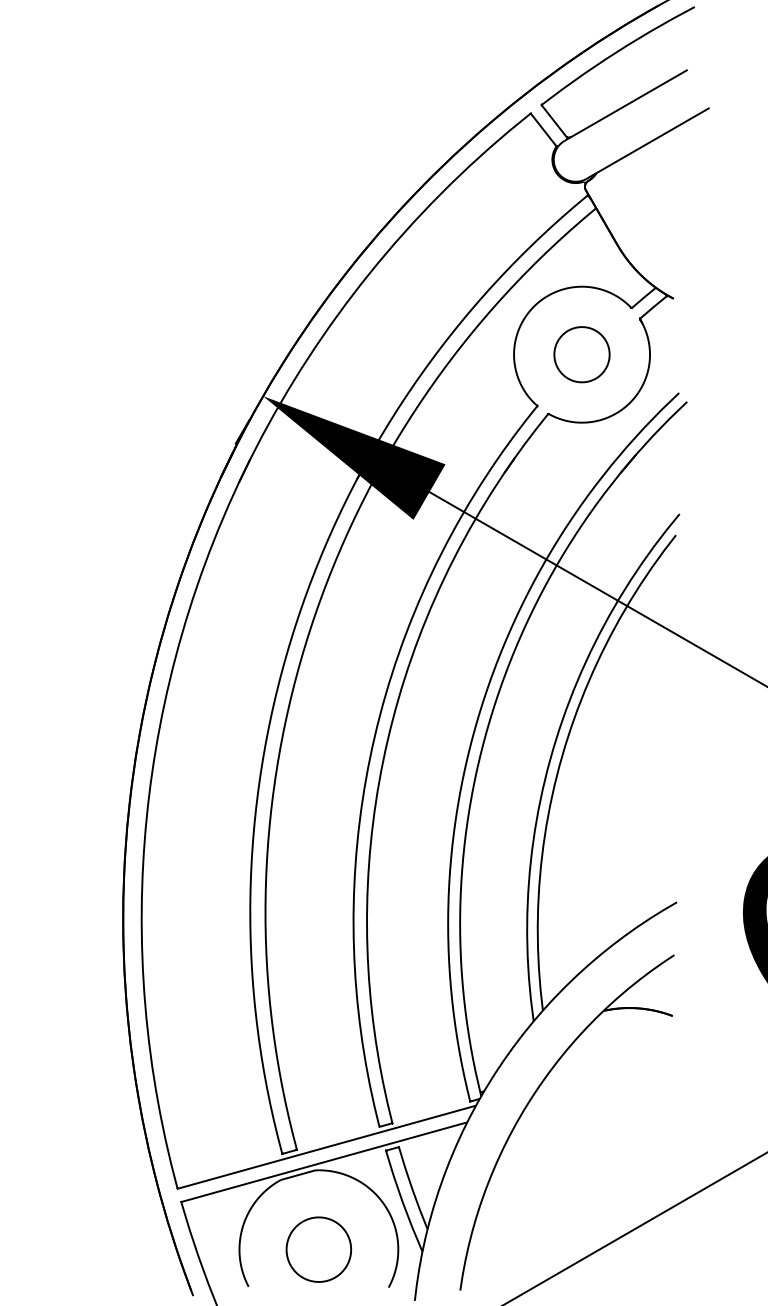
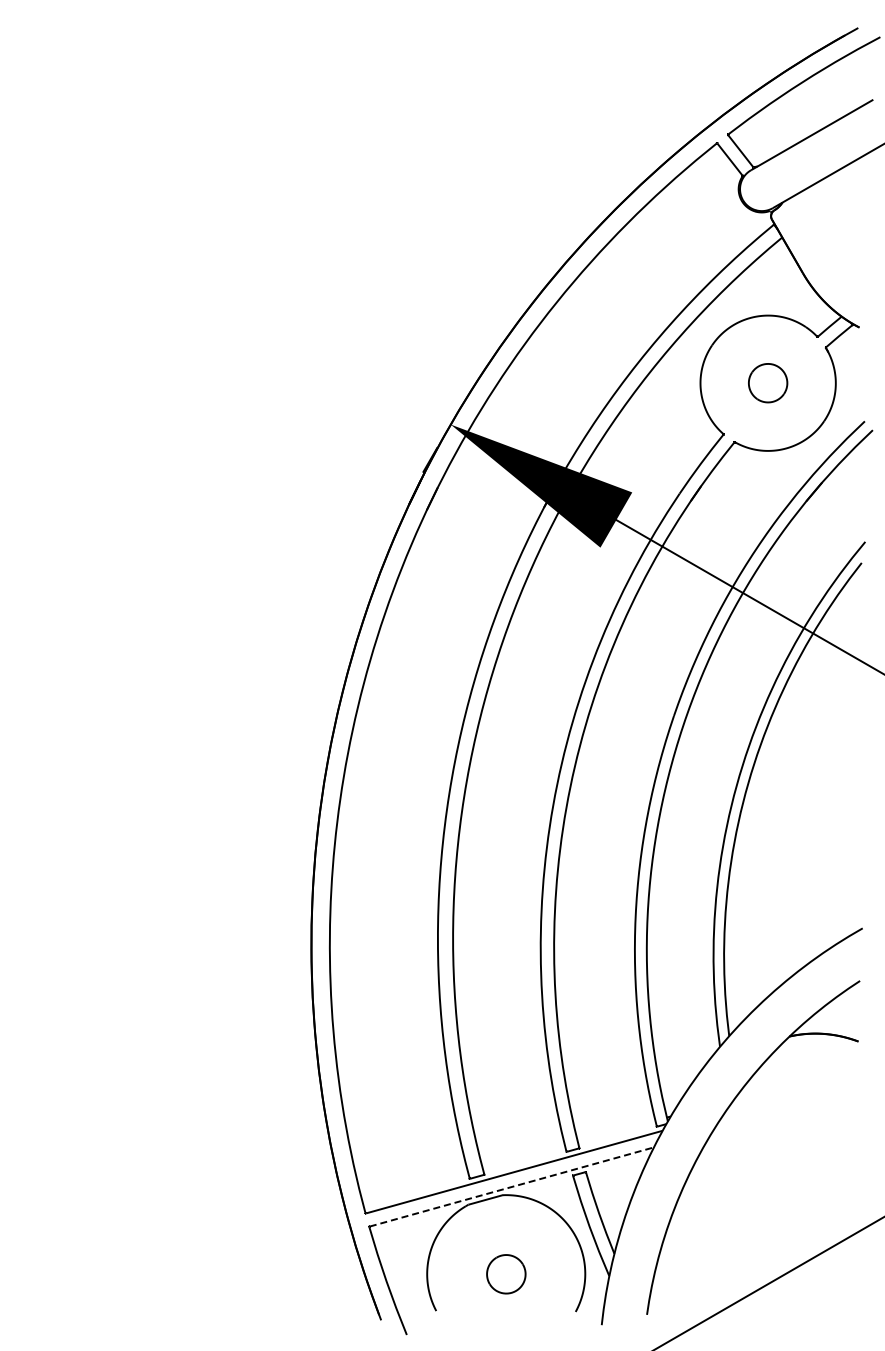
part: (581, 353) -> (767, 382), size x0.7
line: (325, 1161) -> (512, 1186), solid -> dashed
part: (319, 1250) -> (506, 1274), size x0.6

